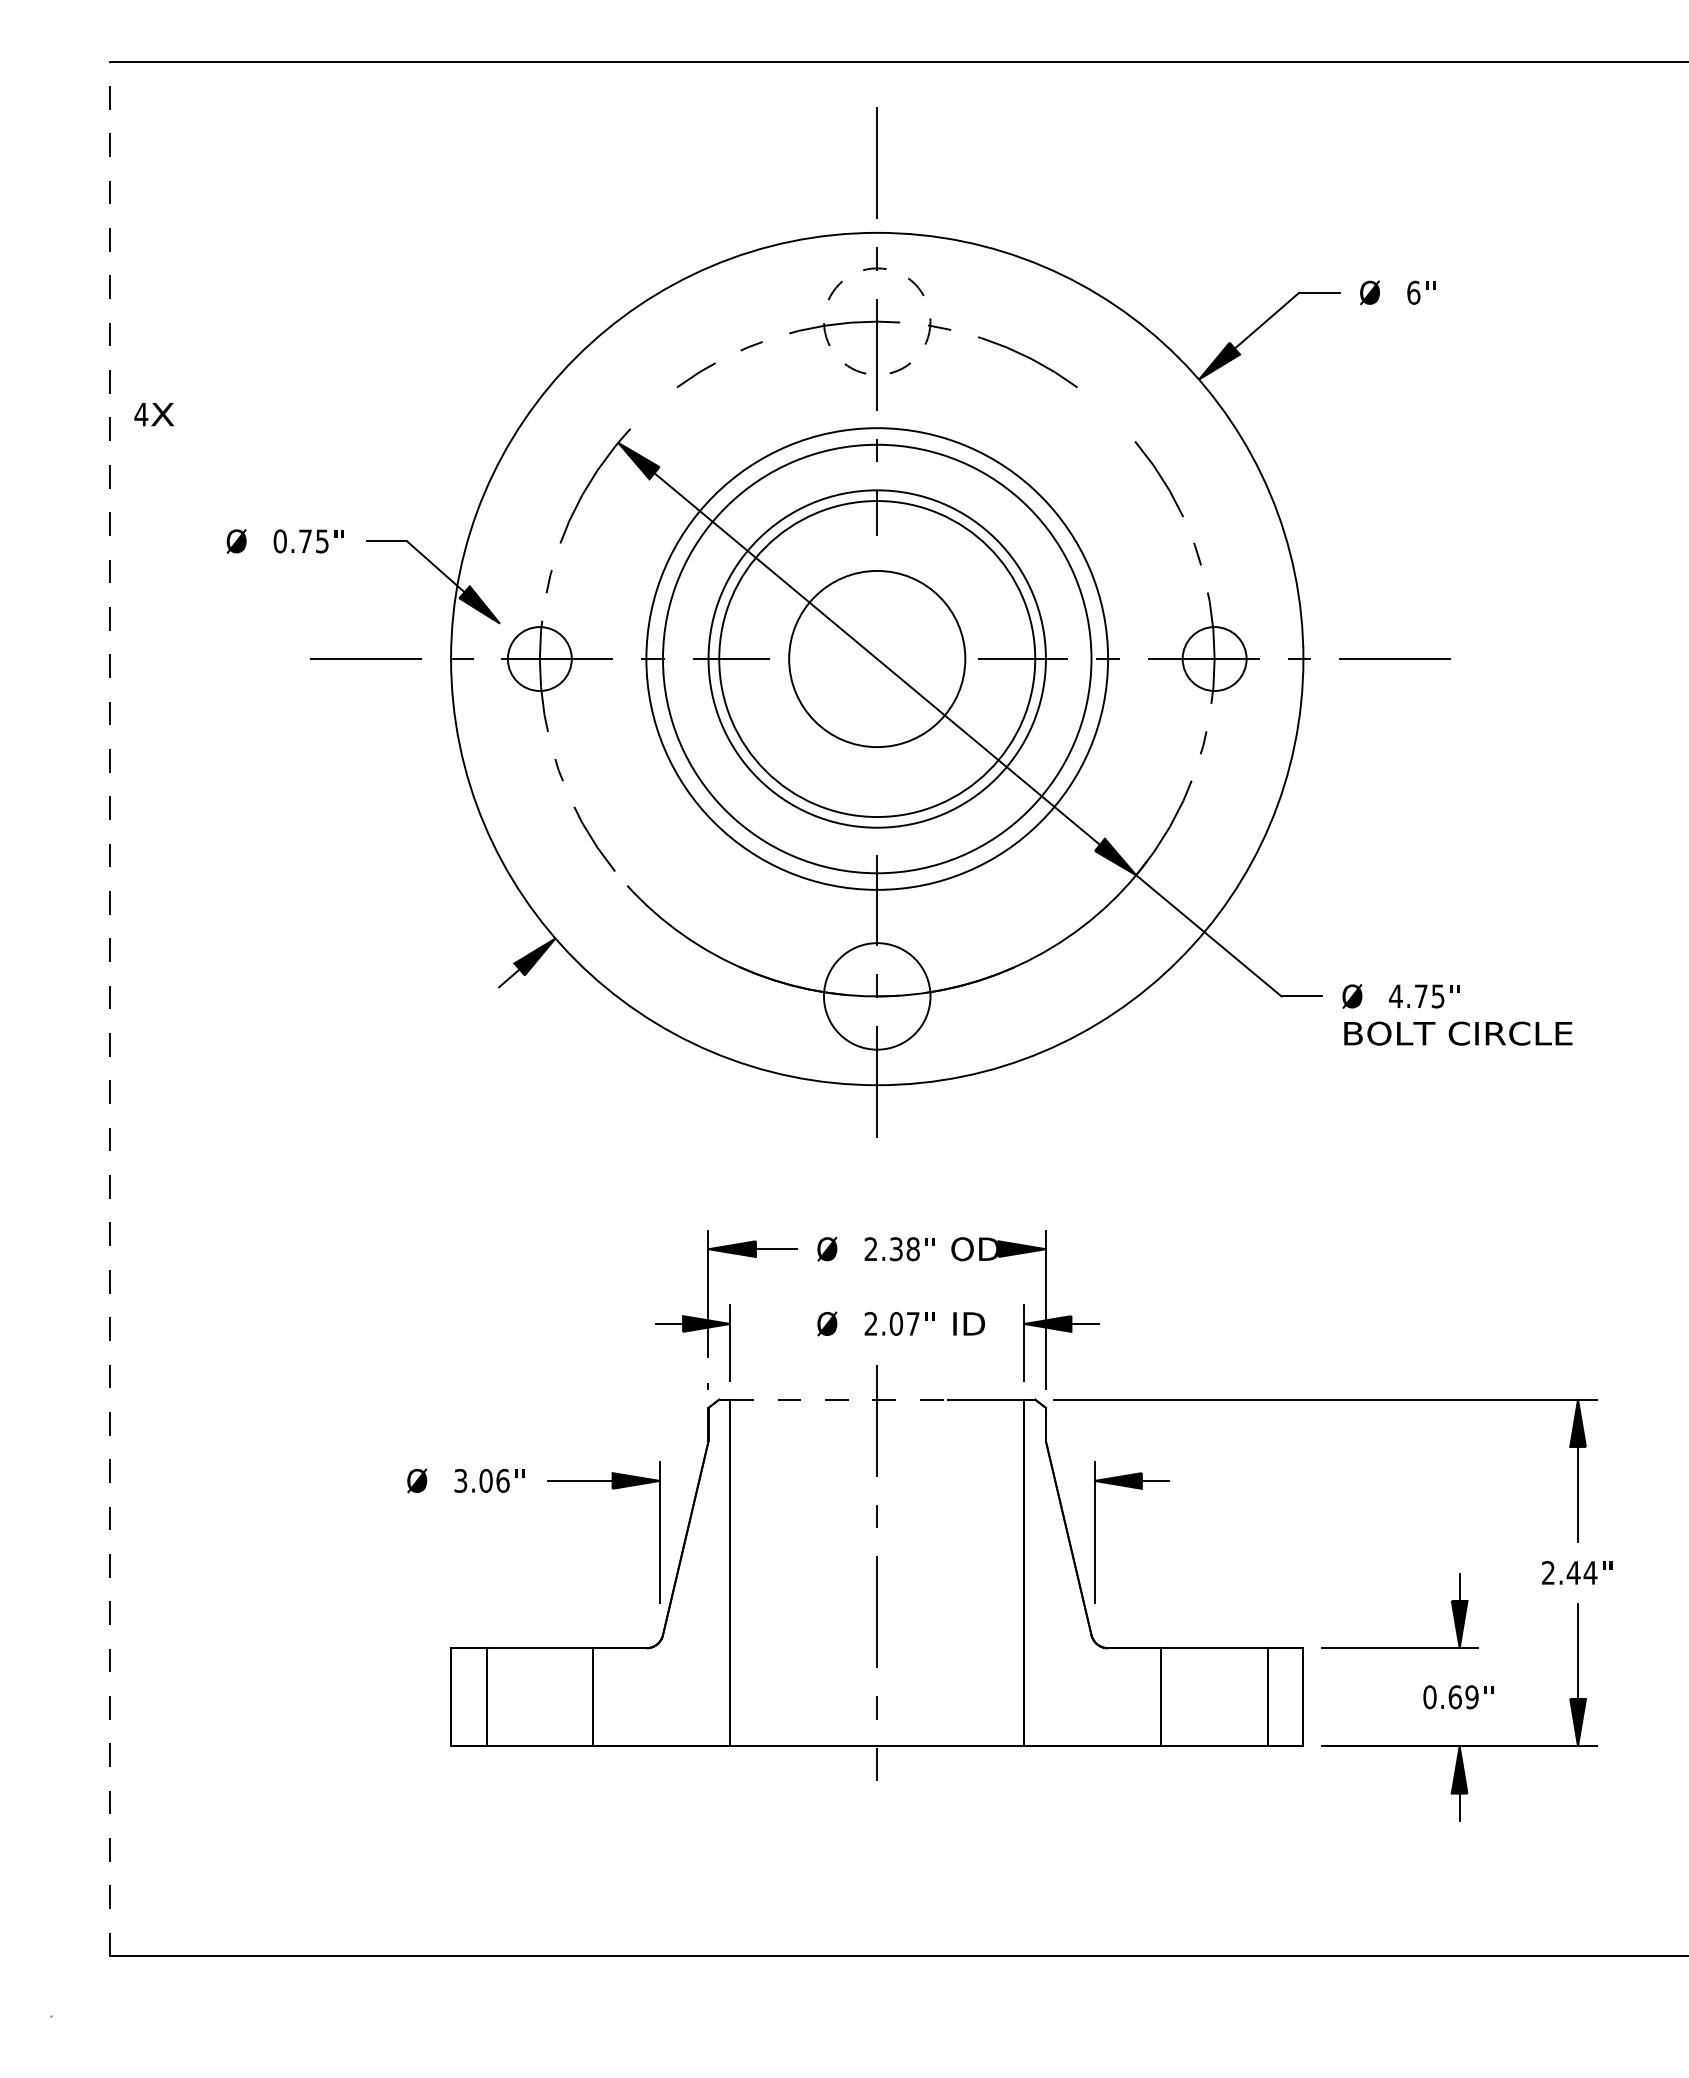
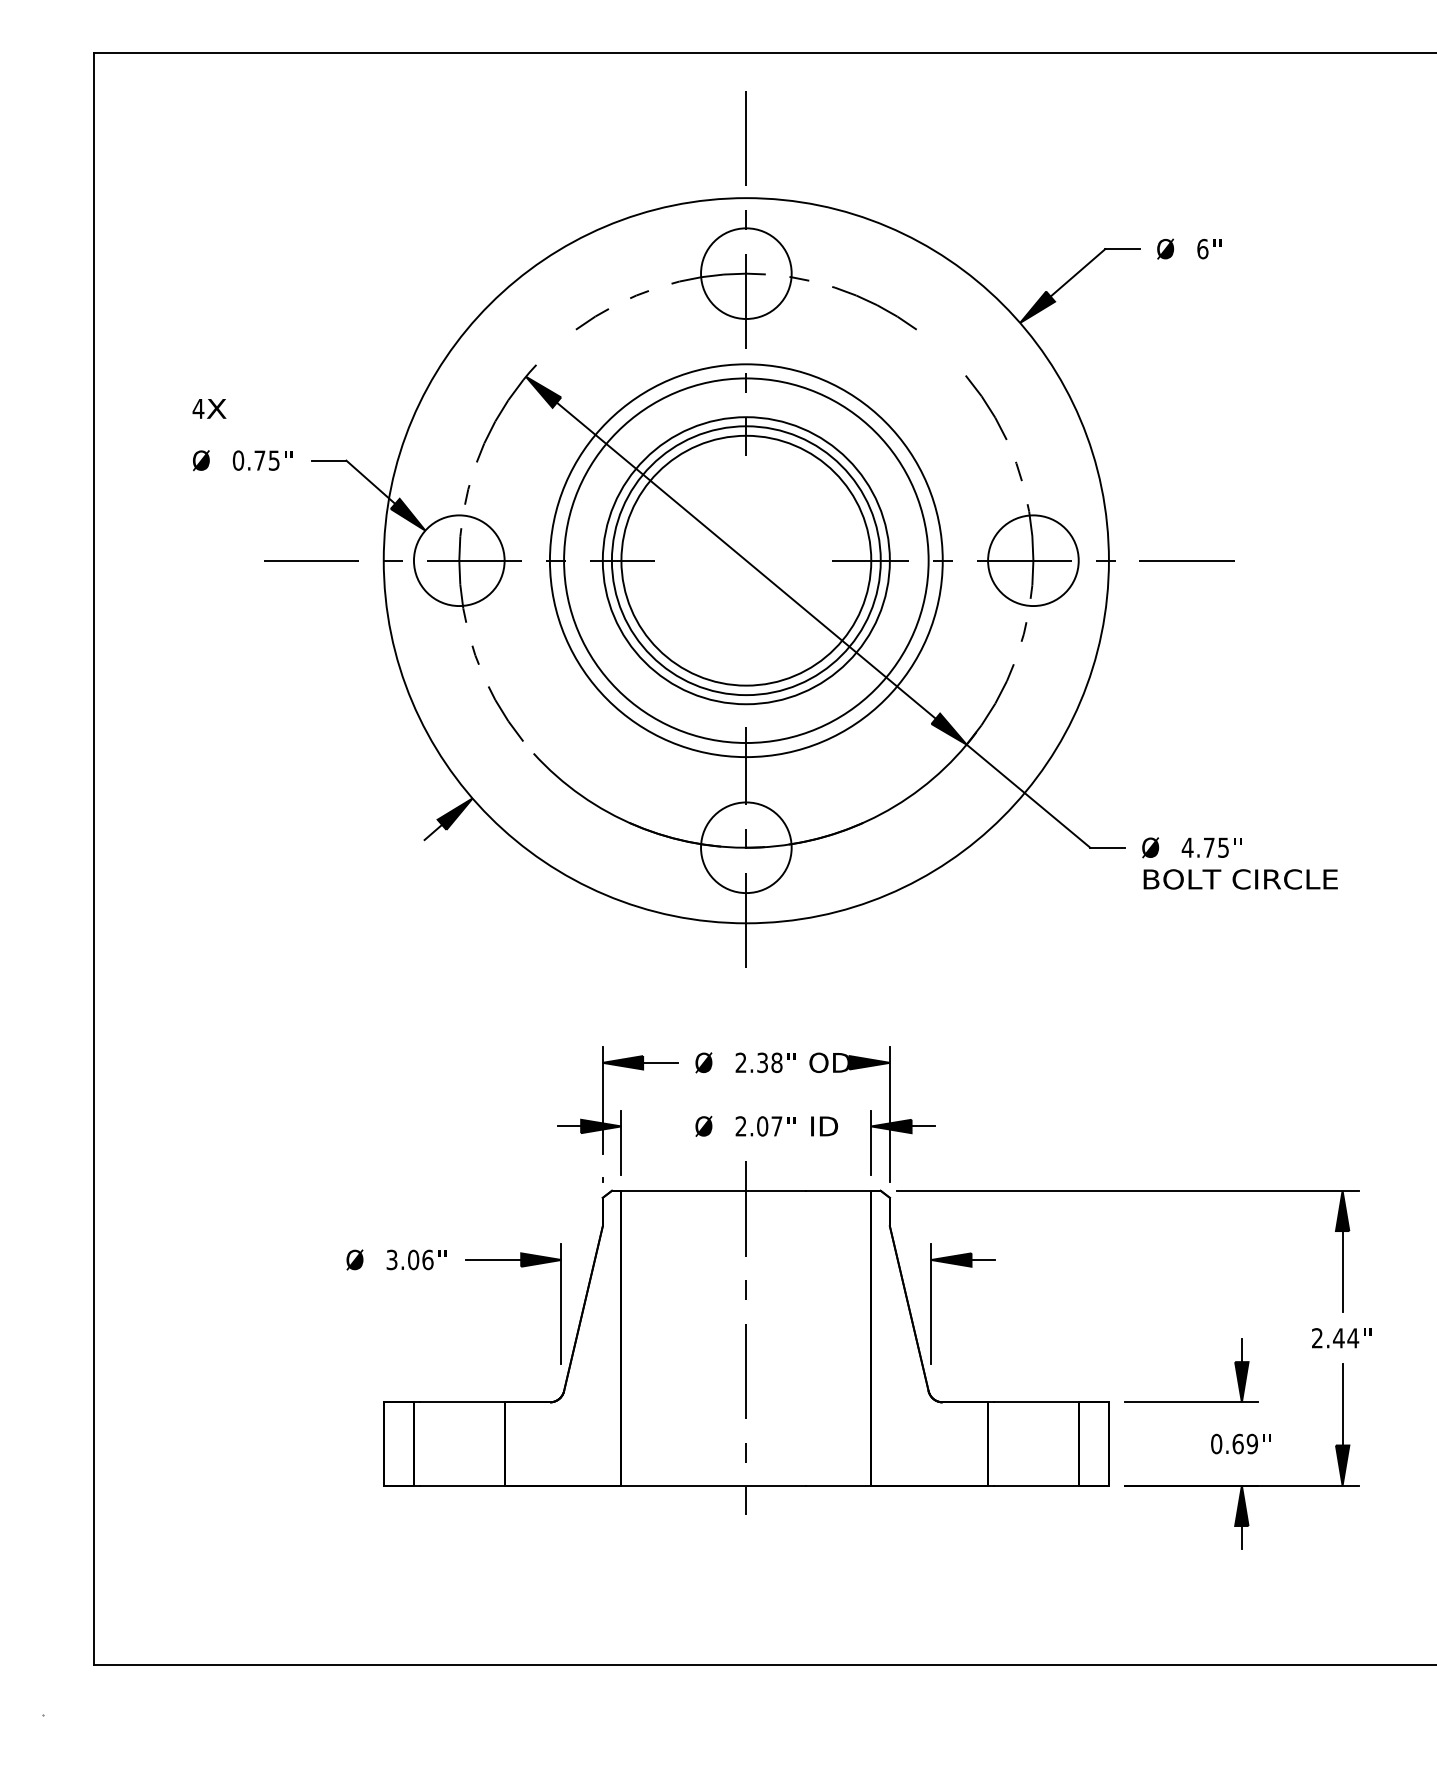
circle: (876, 321) -> (745, 273), dashed -> solid
text: (153, 414) -> (208, 408), moved
circle: (539, 658) -> (459, 560), size x1.67
circle: (877, 658) -> (746, 560), size x1.67
circle: (1214, 658) -> (1033, 560), size x1.67
line: (109, 1008) -> (93, 858), dashed -> solid
line: (839, 1399) -> (714, 1190), dashed -> solid

